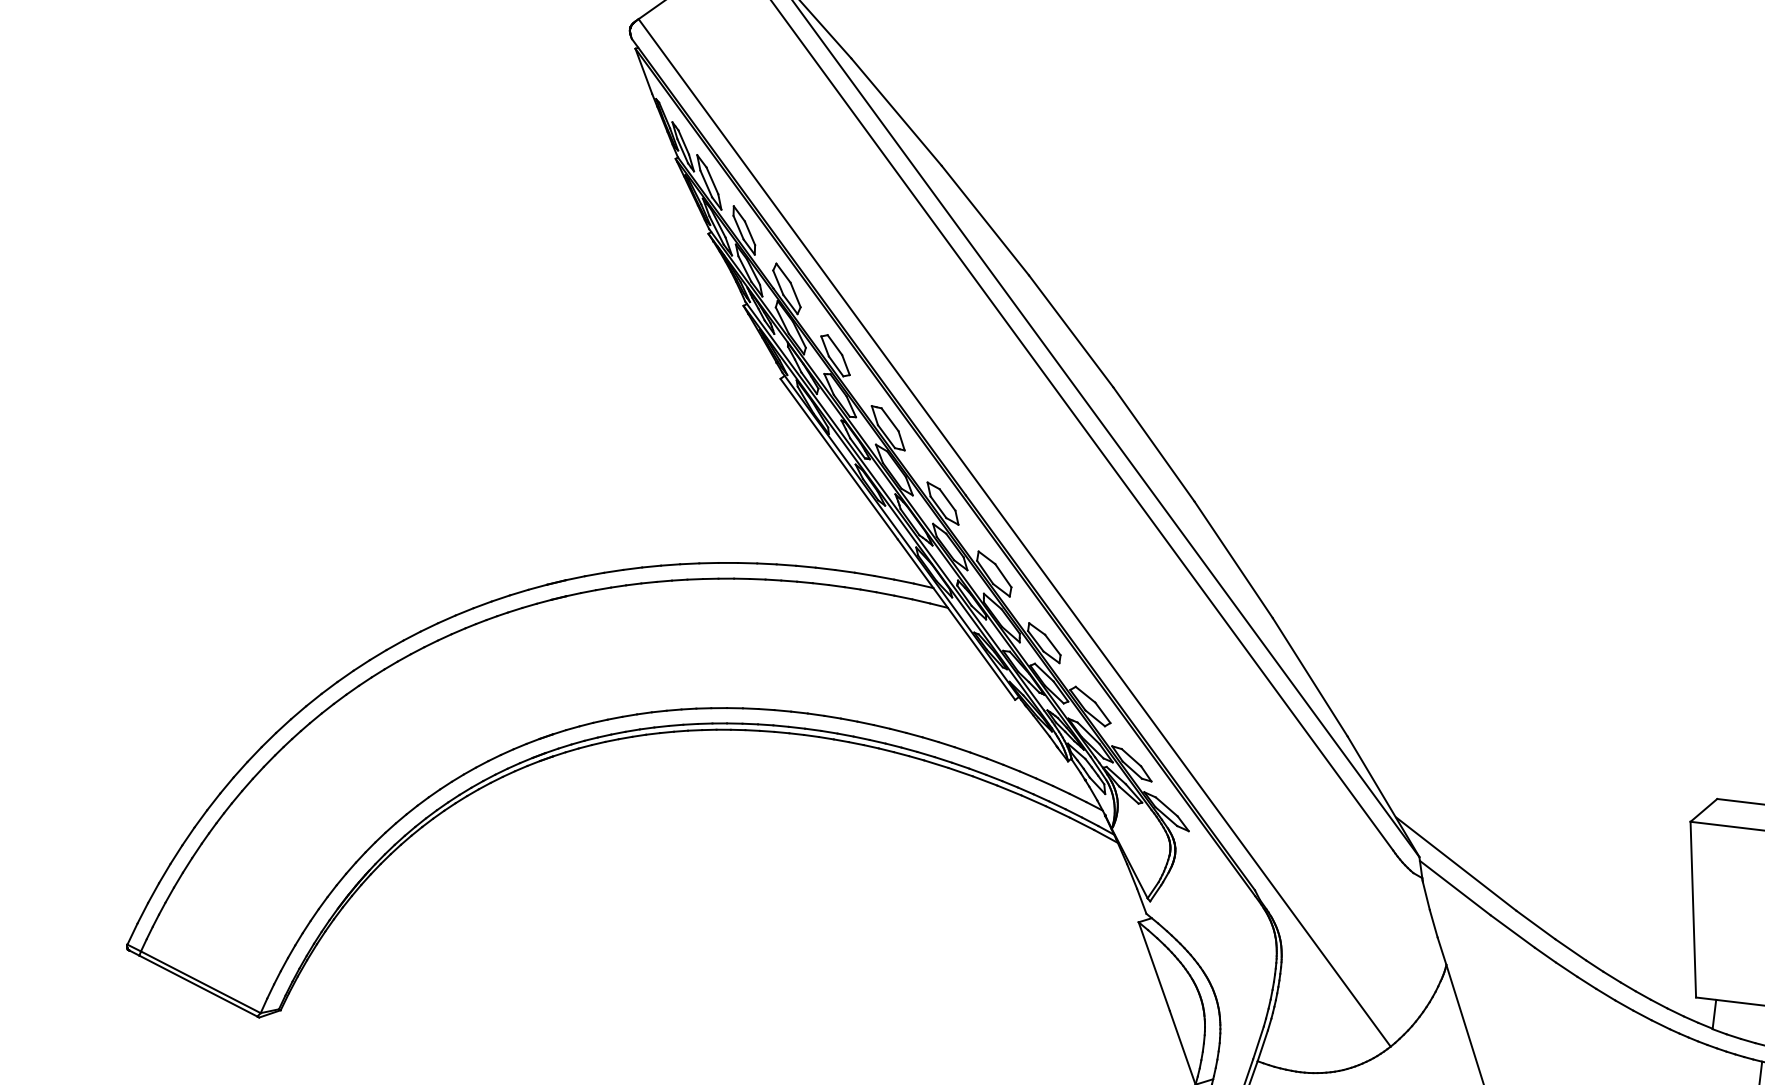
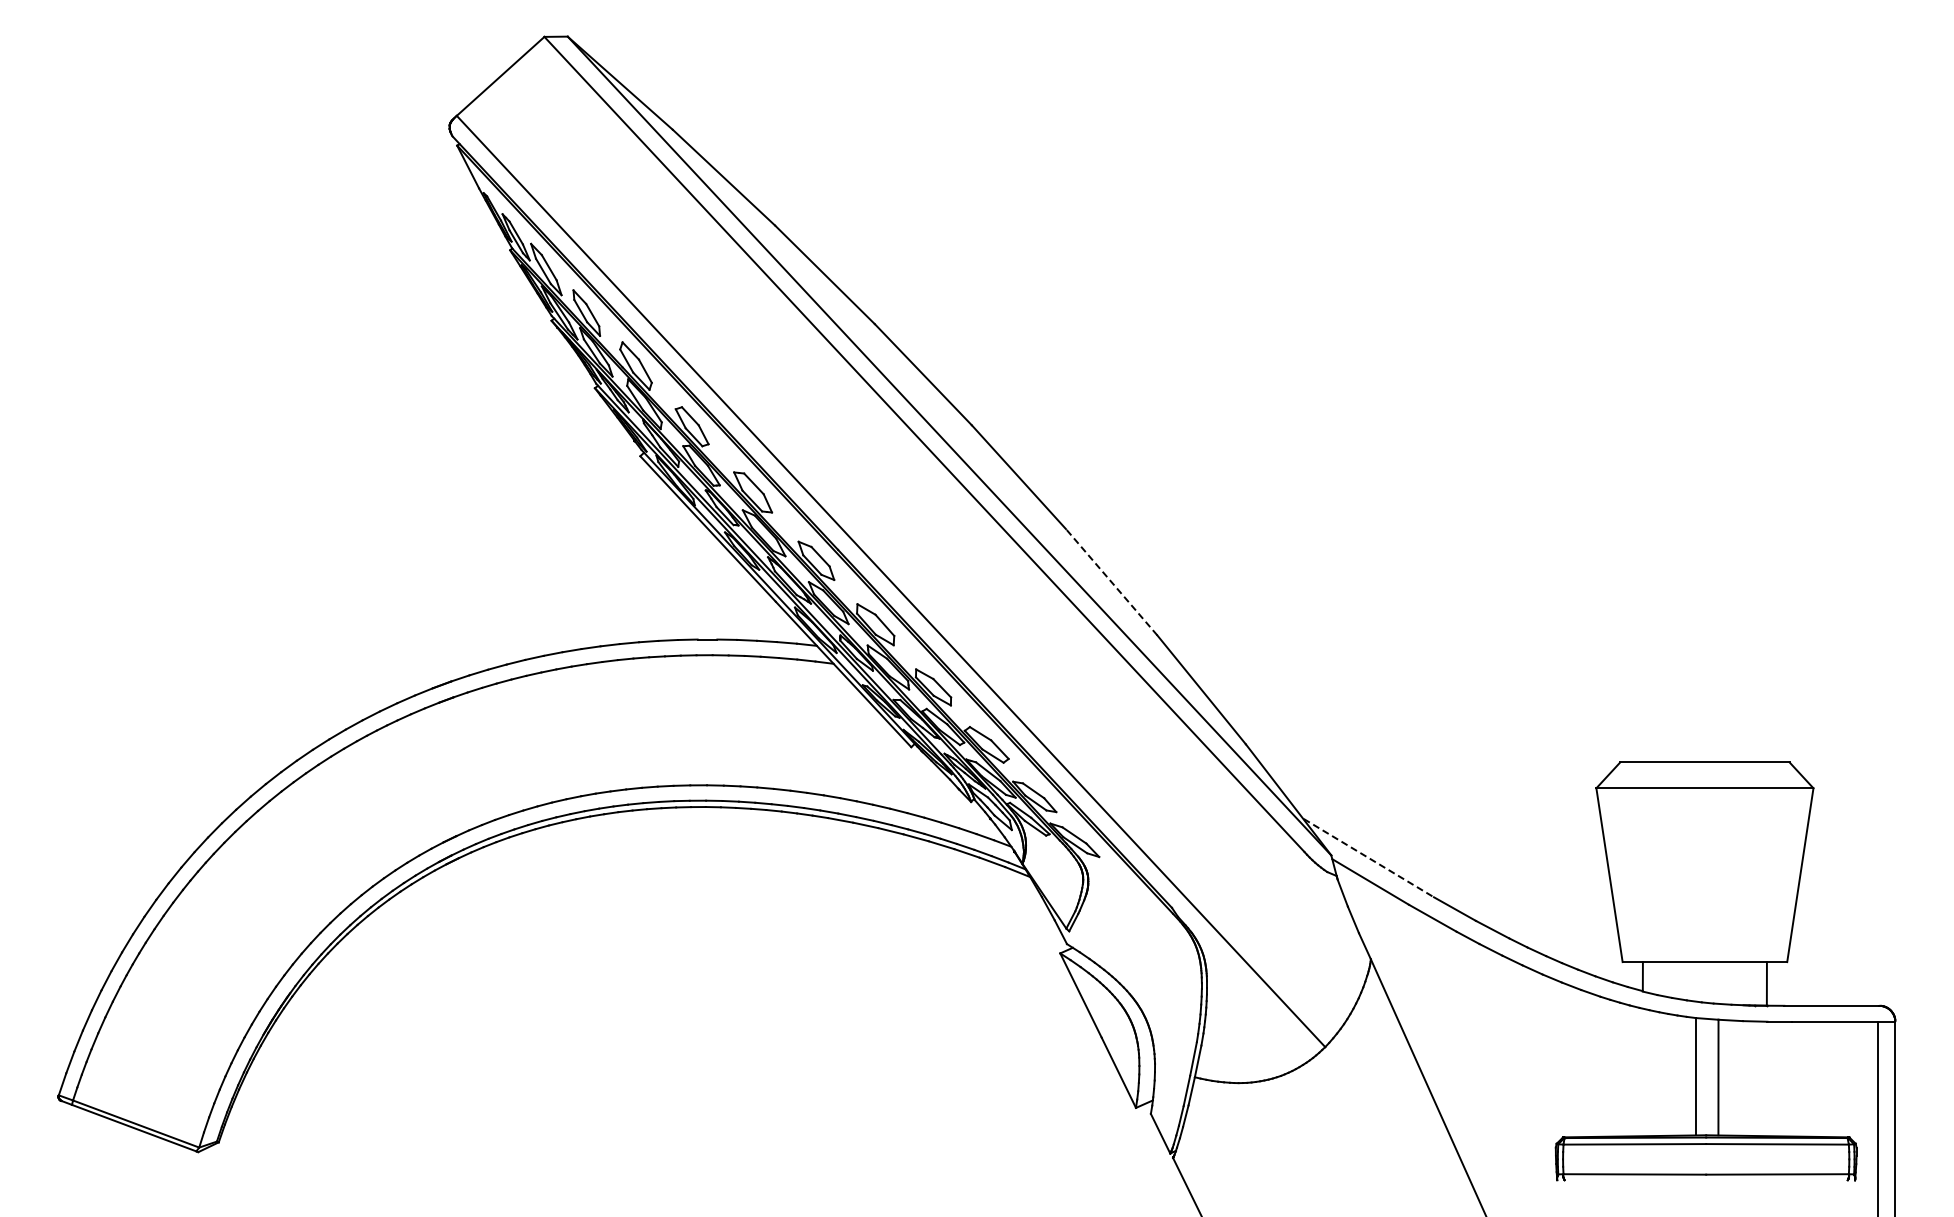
line: (1233, 559) -> (1111, 581), solid -> dashed
line: (1455, 864) -> (1368, 858), solid -> dashed

